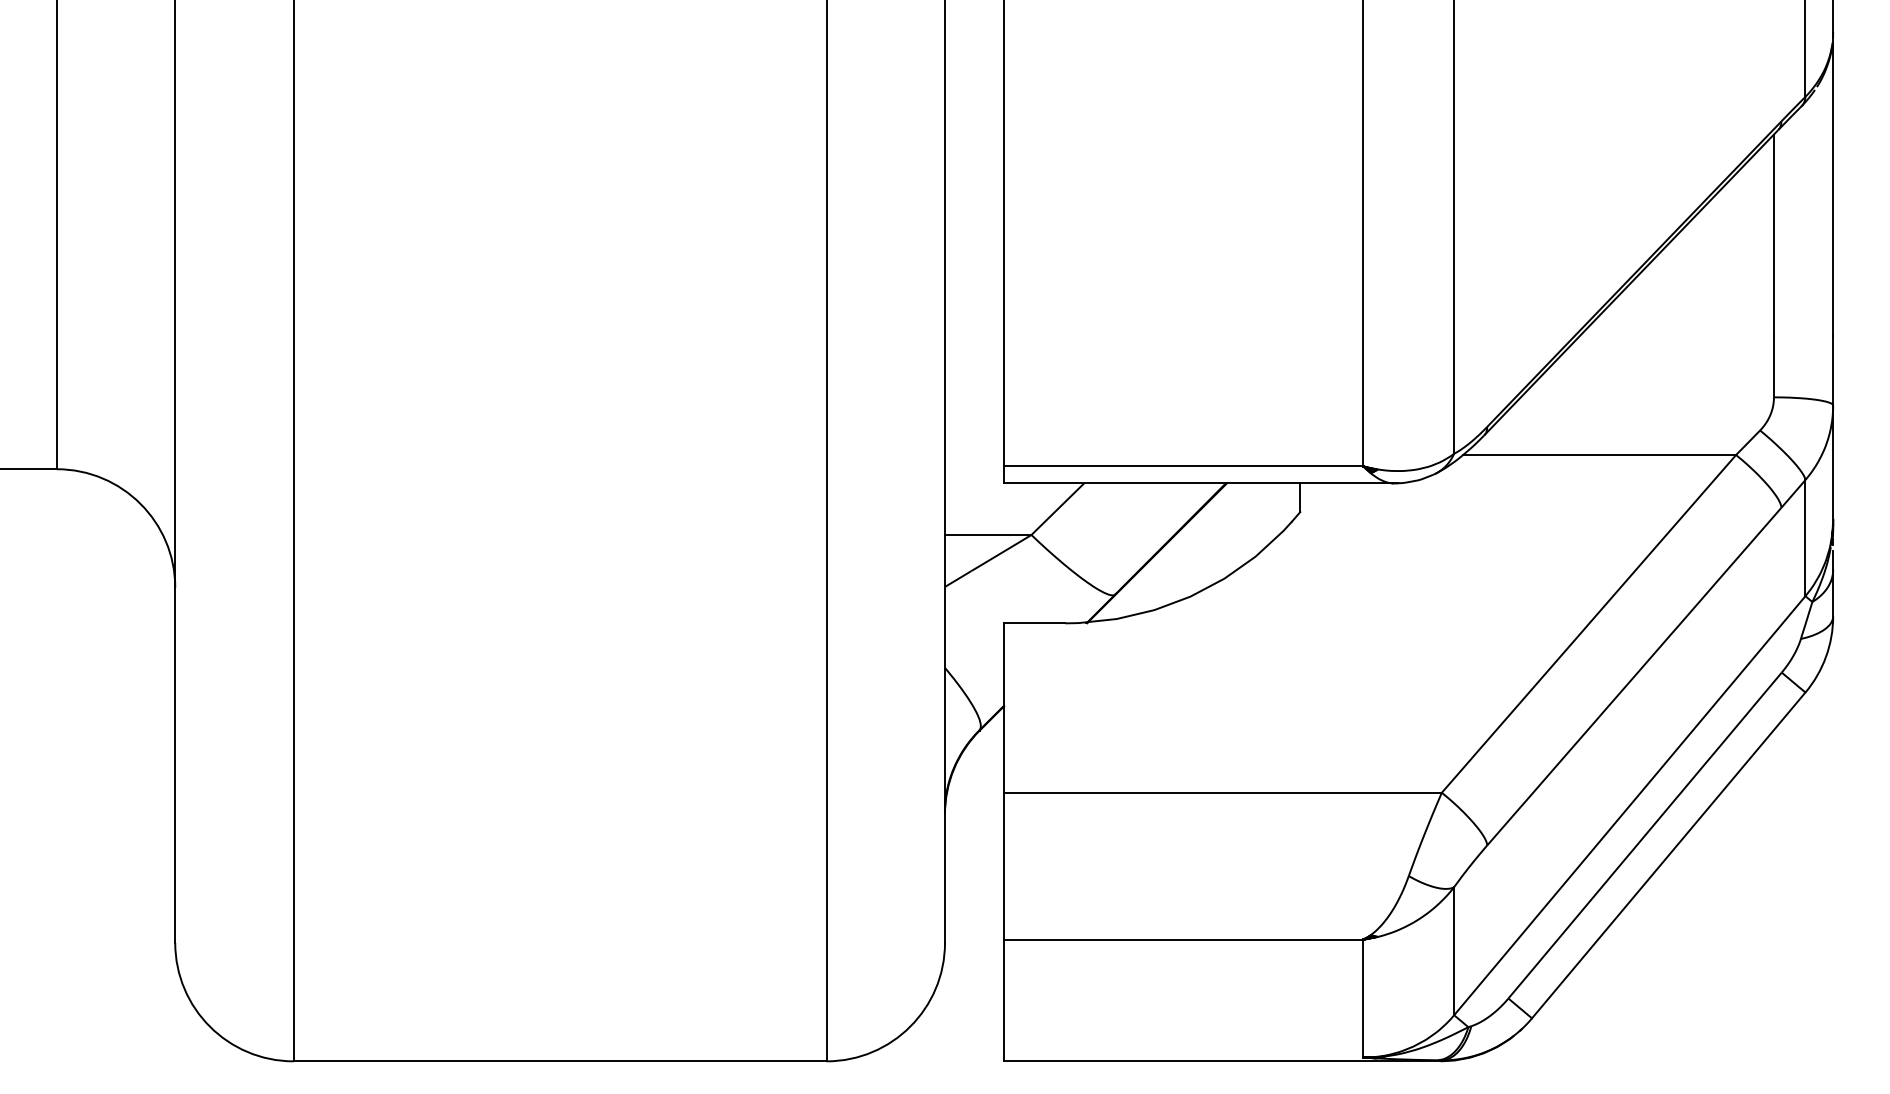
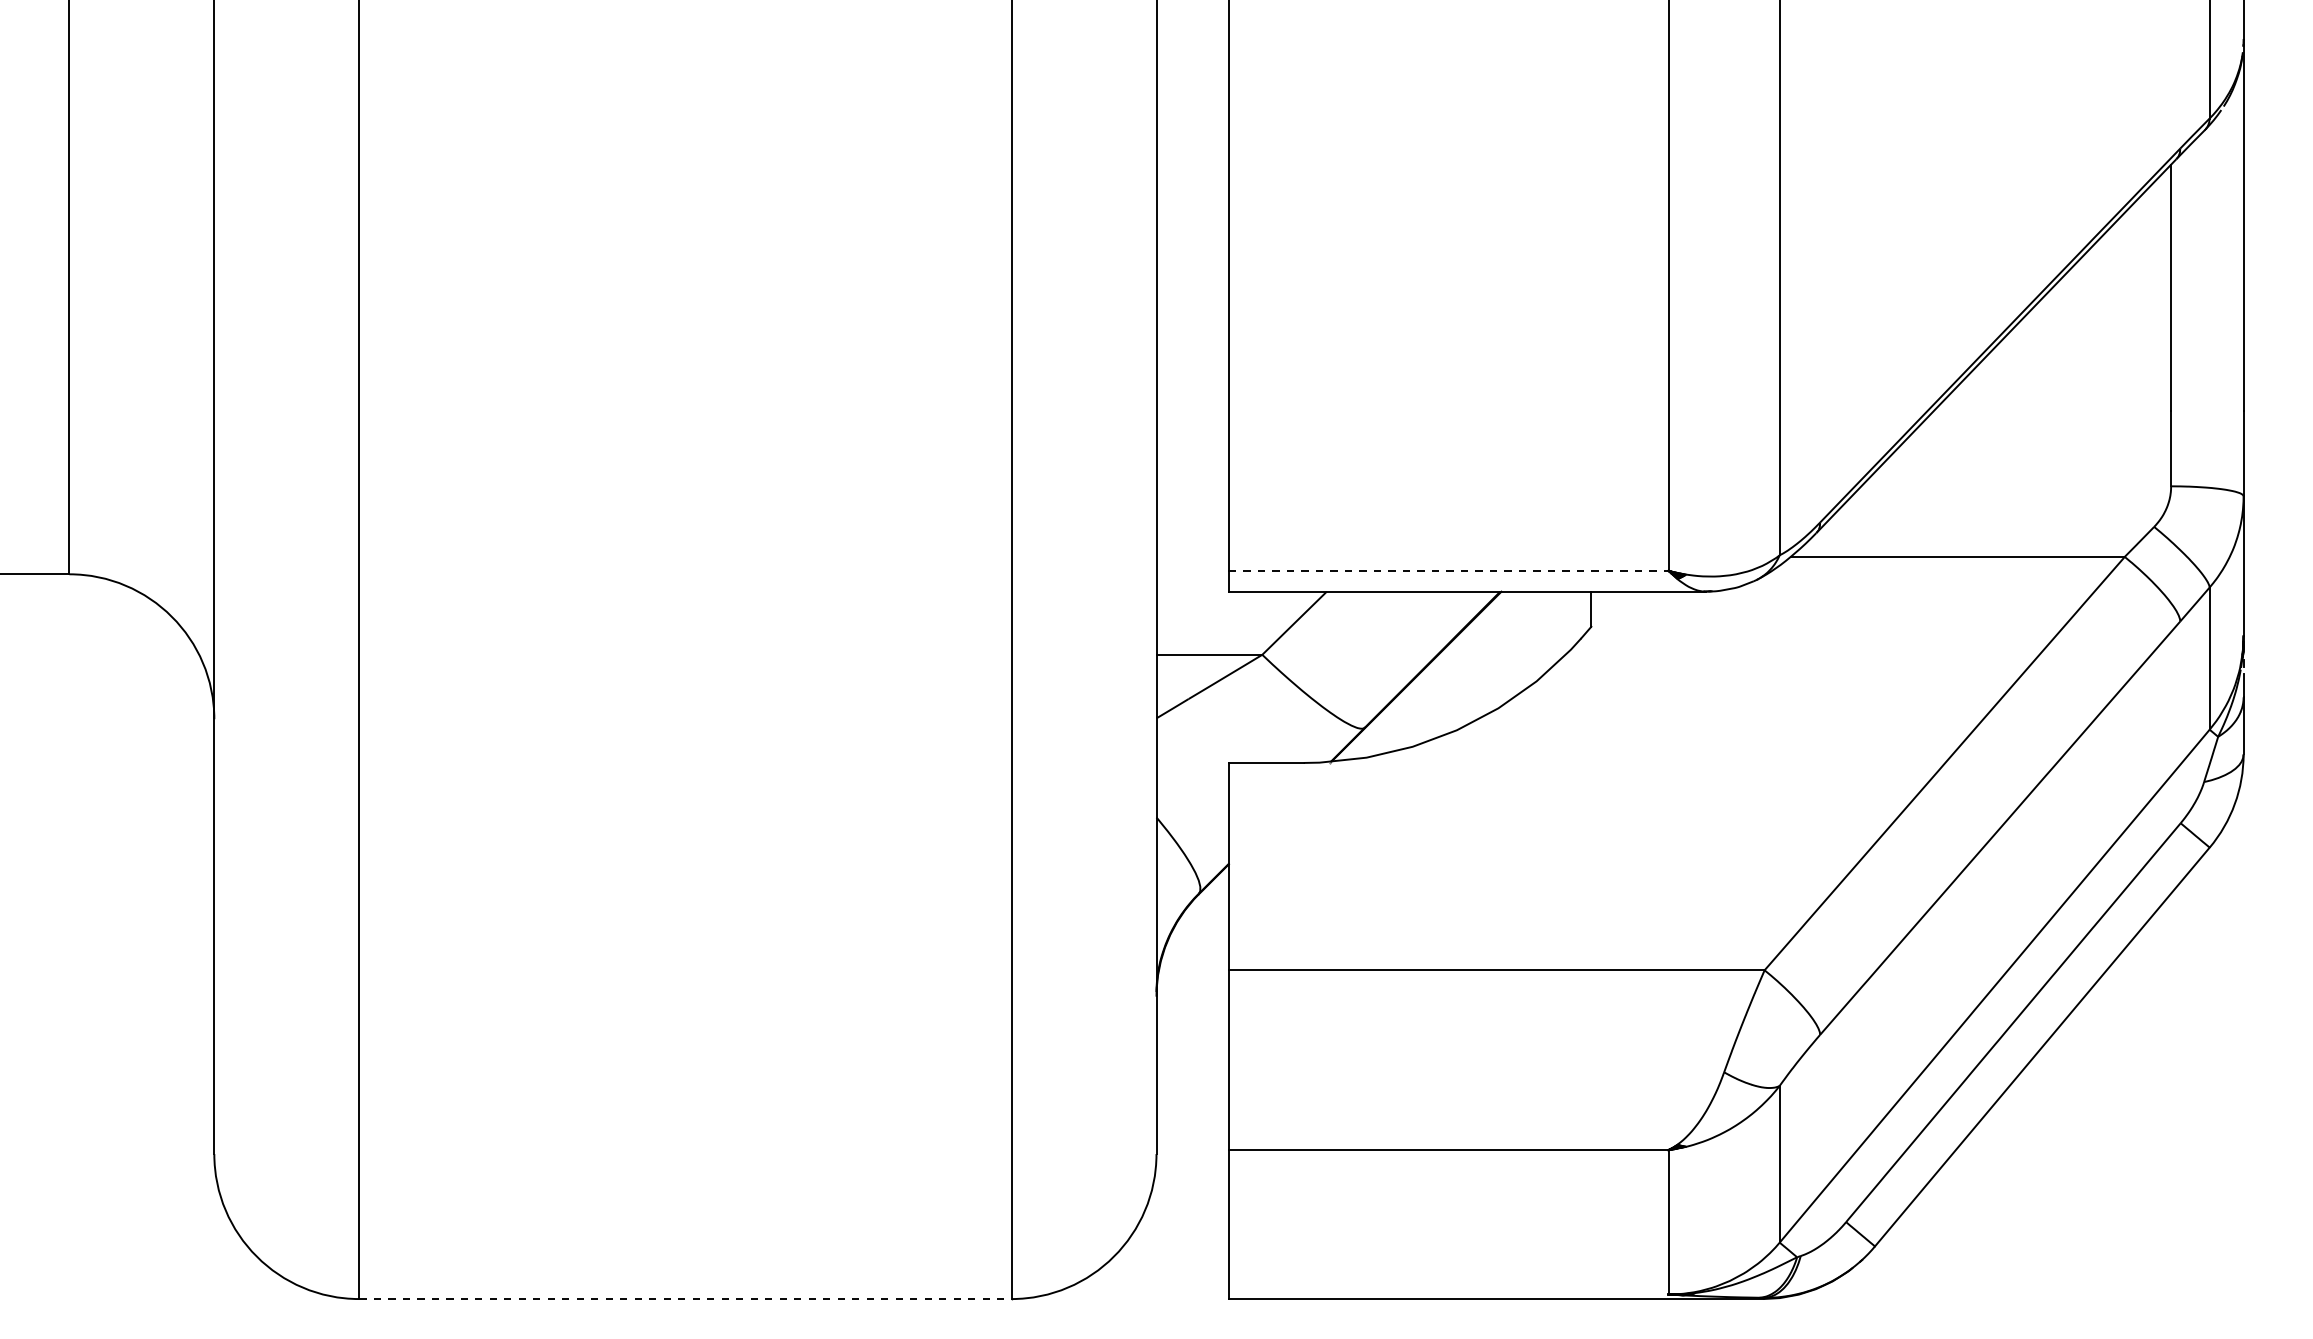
line: (1183, 466) -> (1448, 570), solid -> dashed
line: (560, 1061) -> (685, 1299), solid -> dashed

